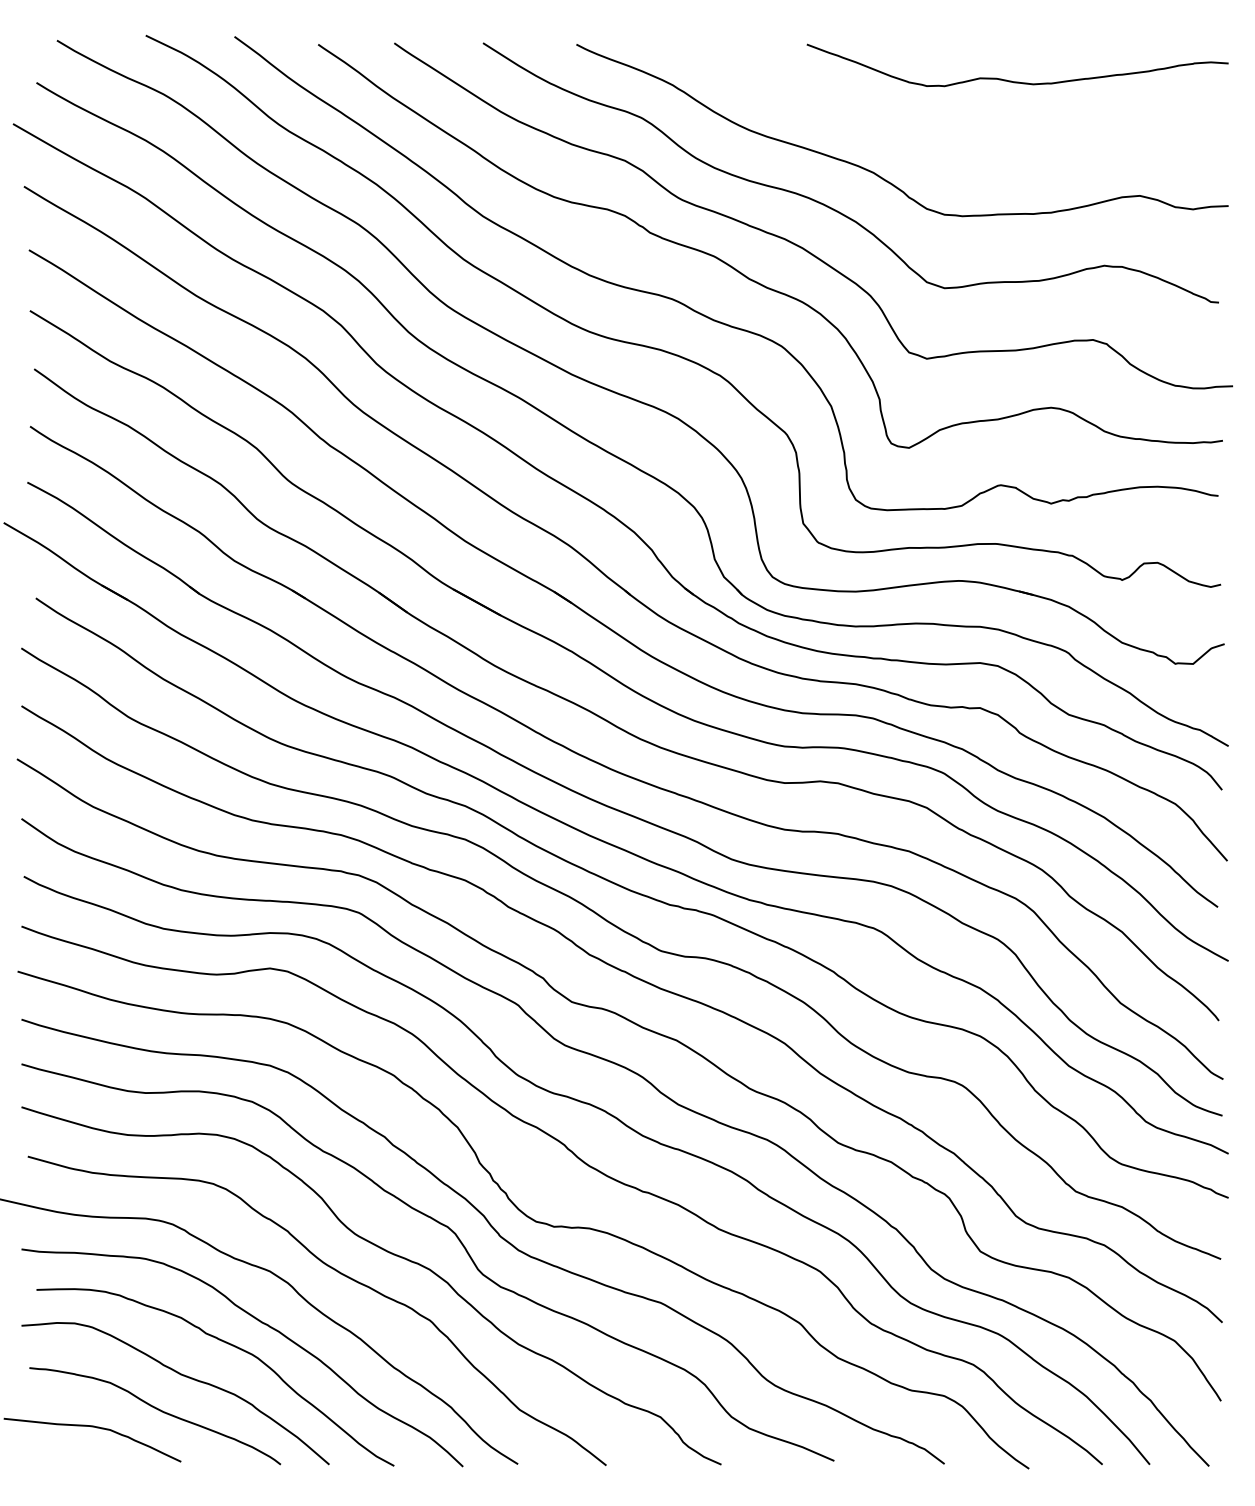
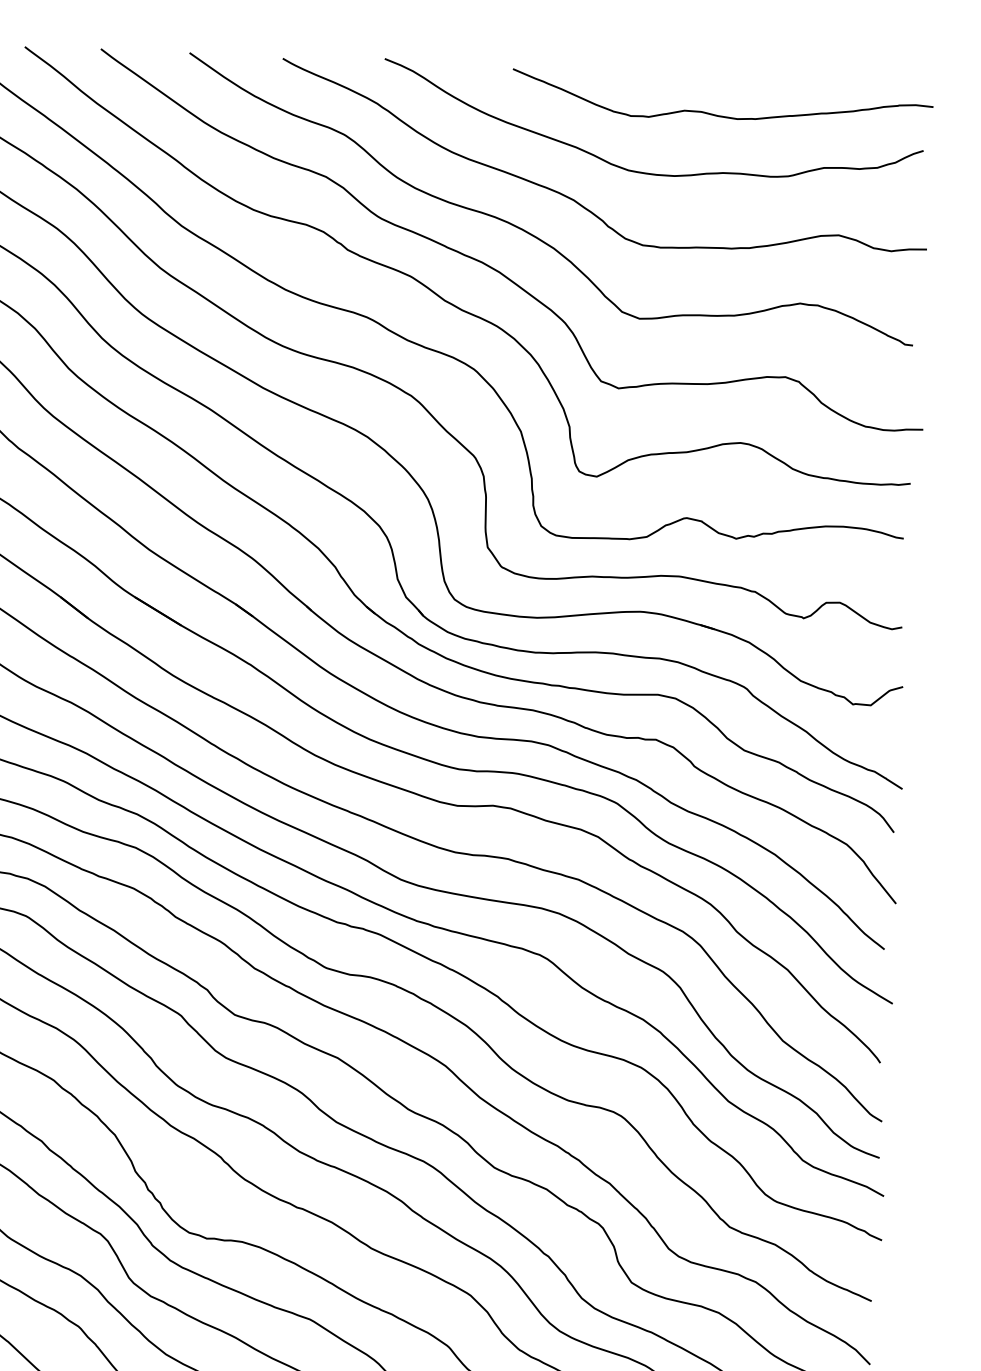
curve: (943, 141) -> (645, 172), added

